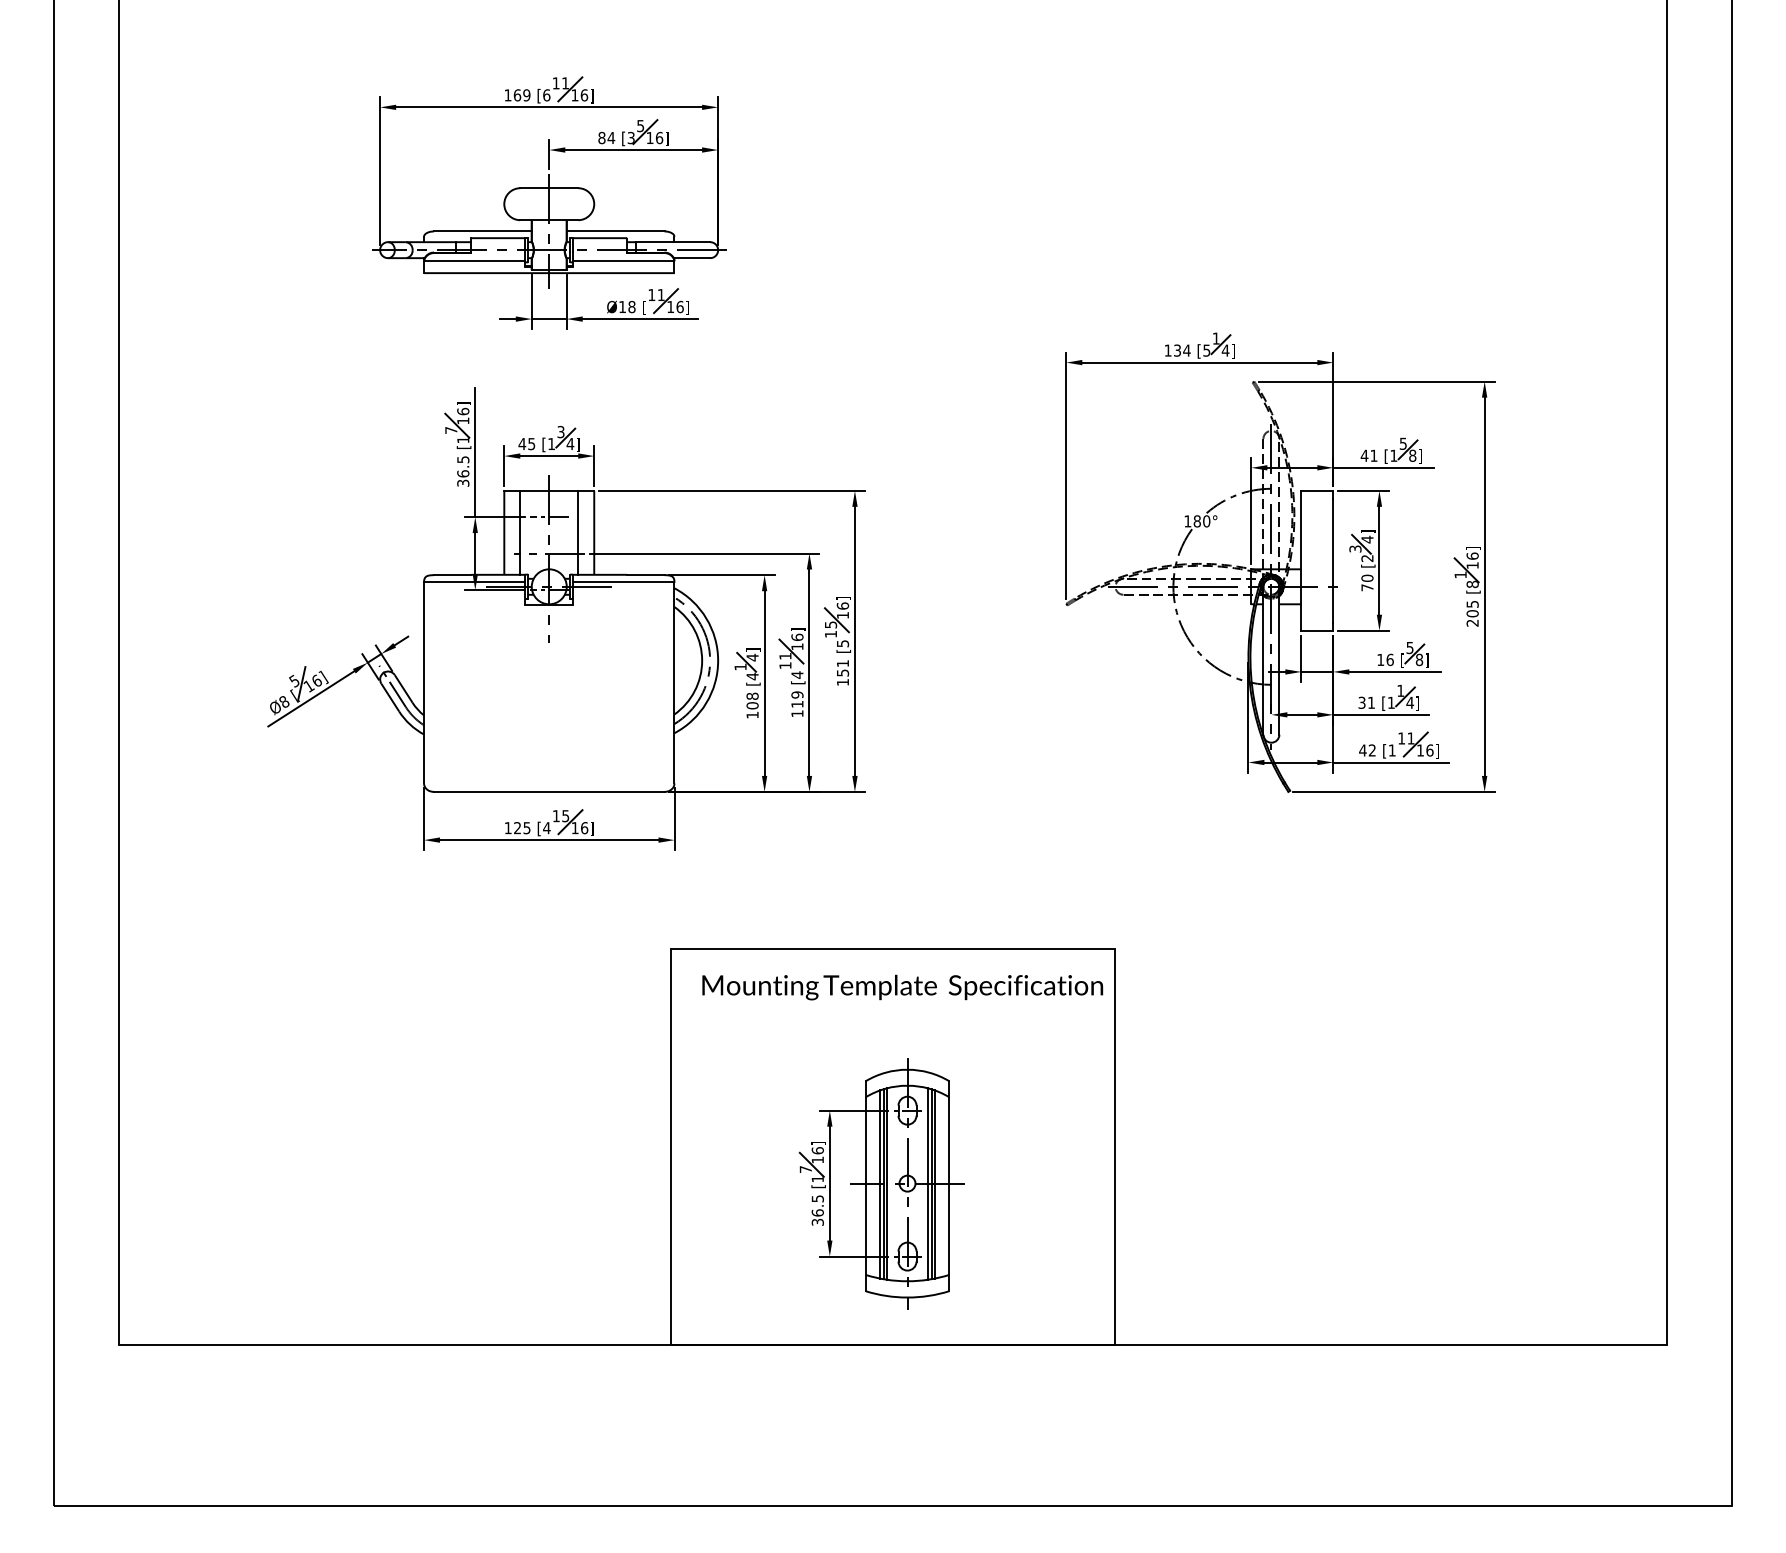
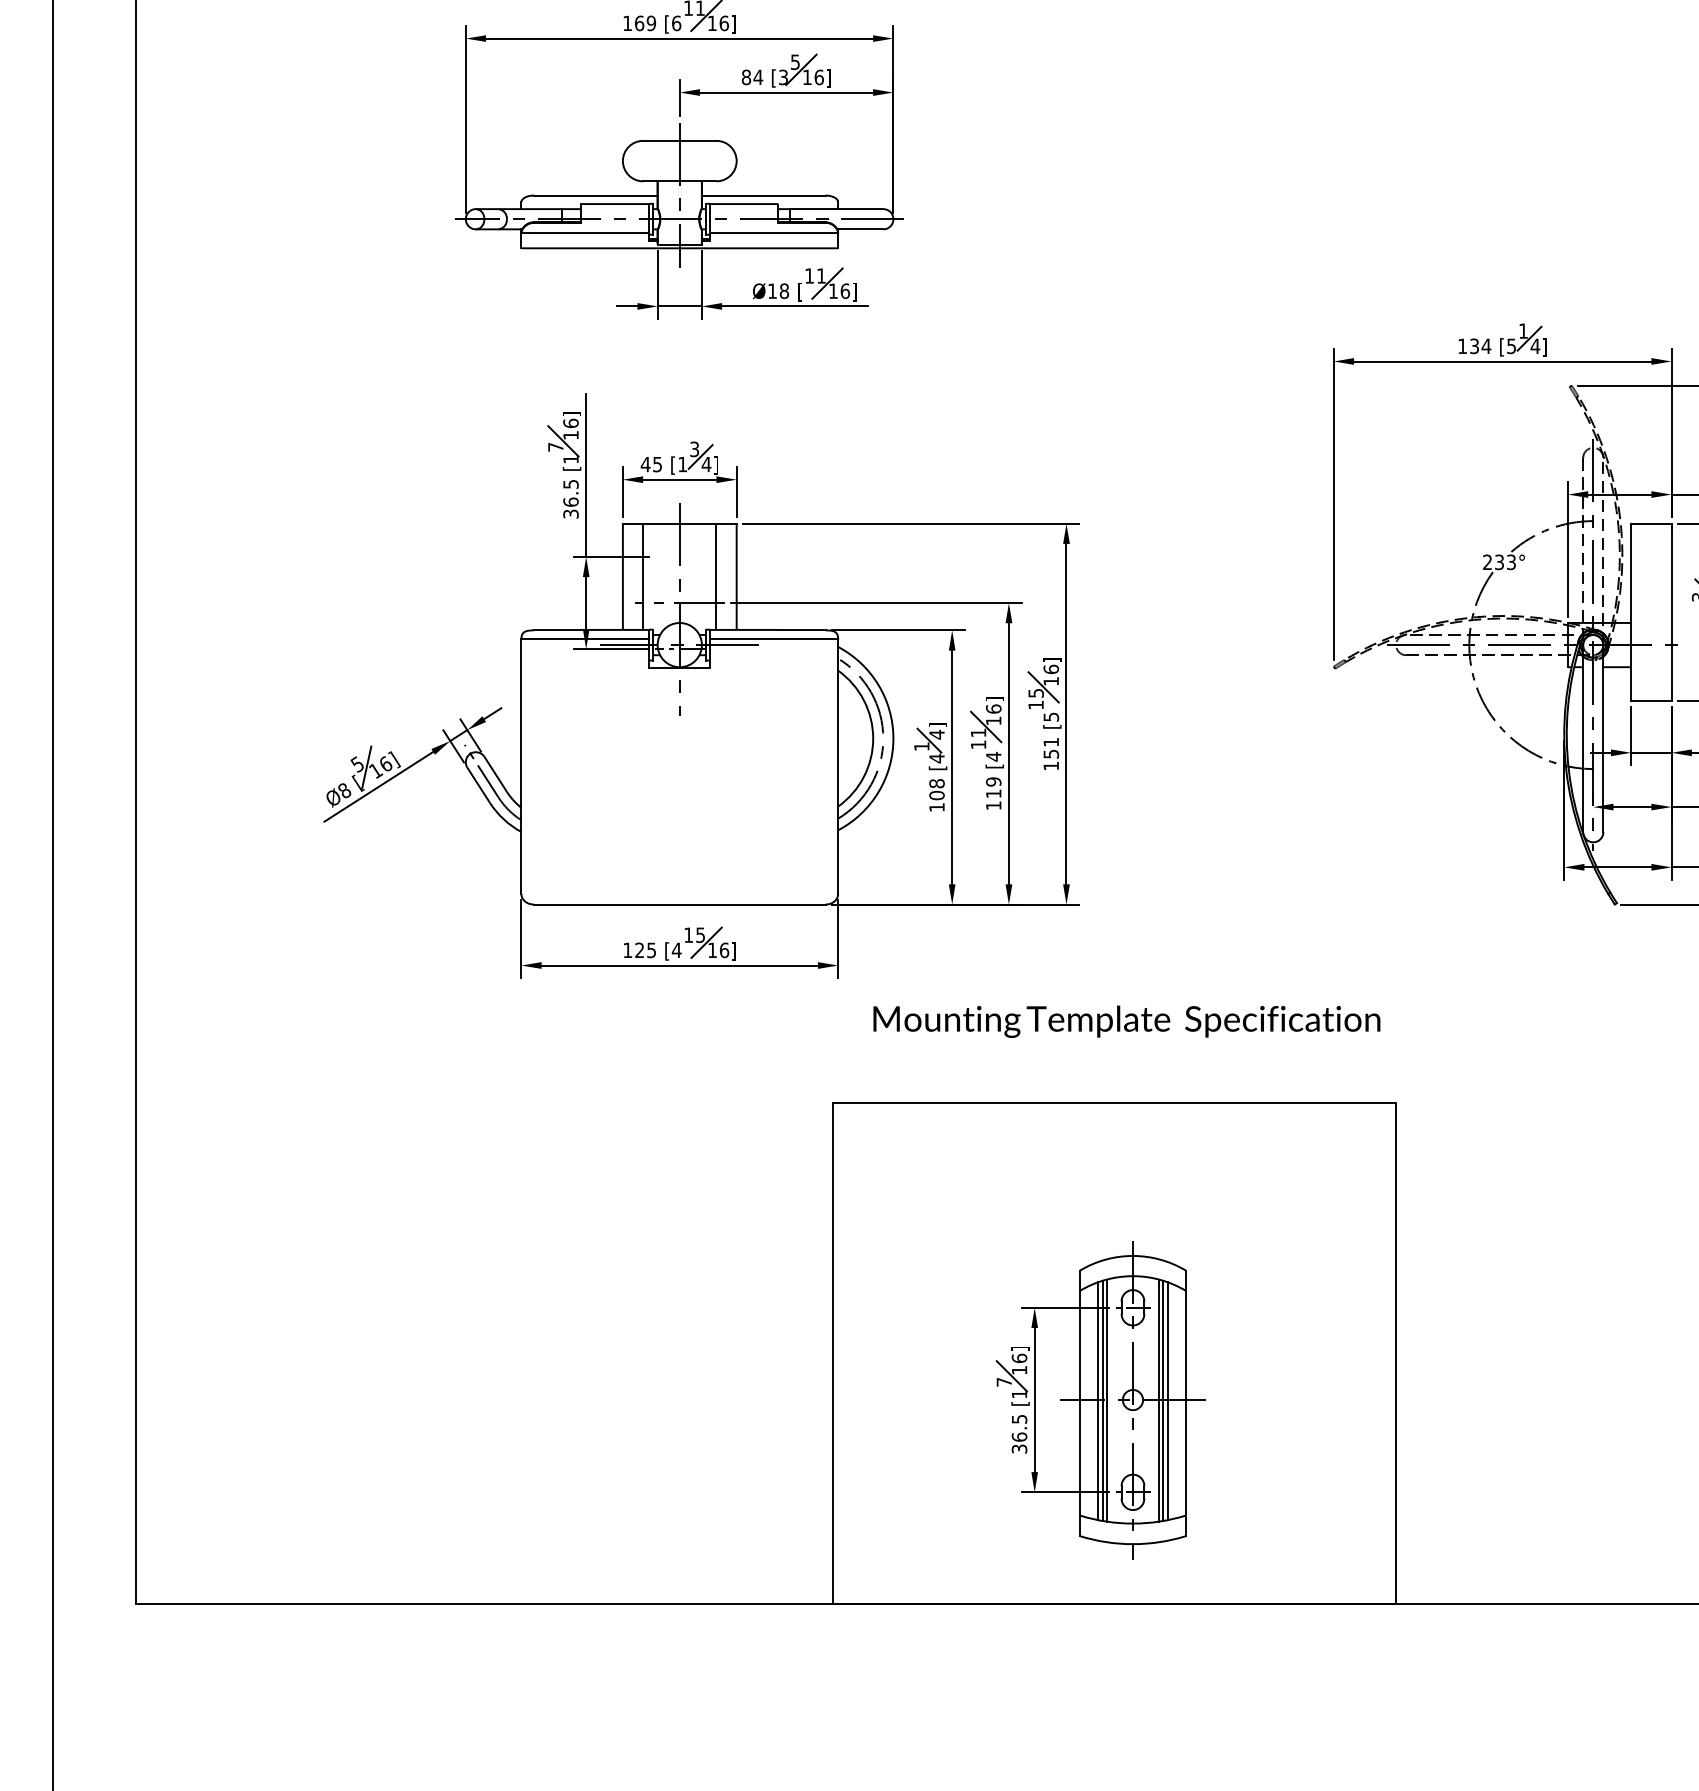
line: (548, 517) -> (678, 557), removed
text: (1197, 521) -> (1499, 562), 180° -> 233°
text: (902, 987) -> (1126, 1021), moved

